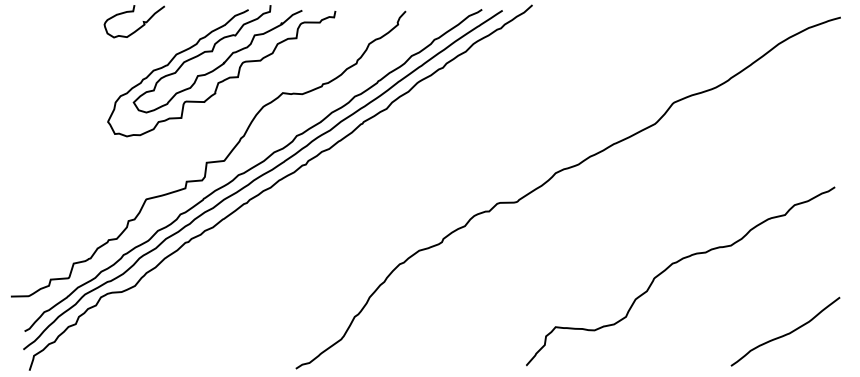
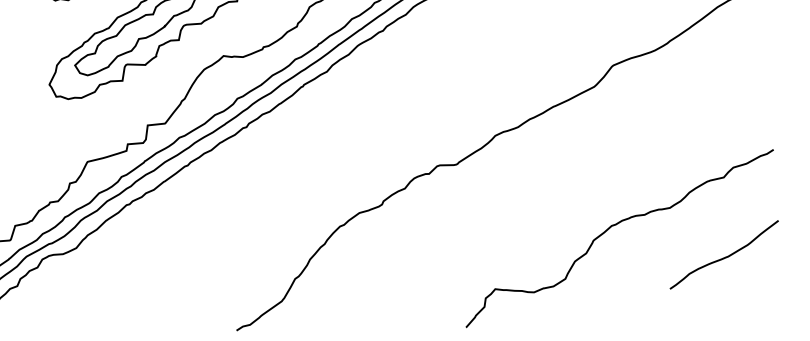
curve: (786, 333) -> (725, 256), moved

